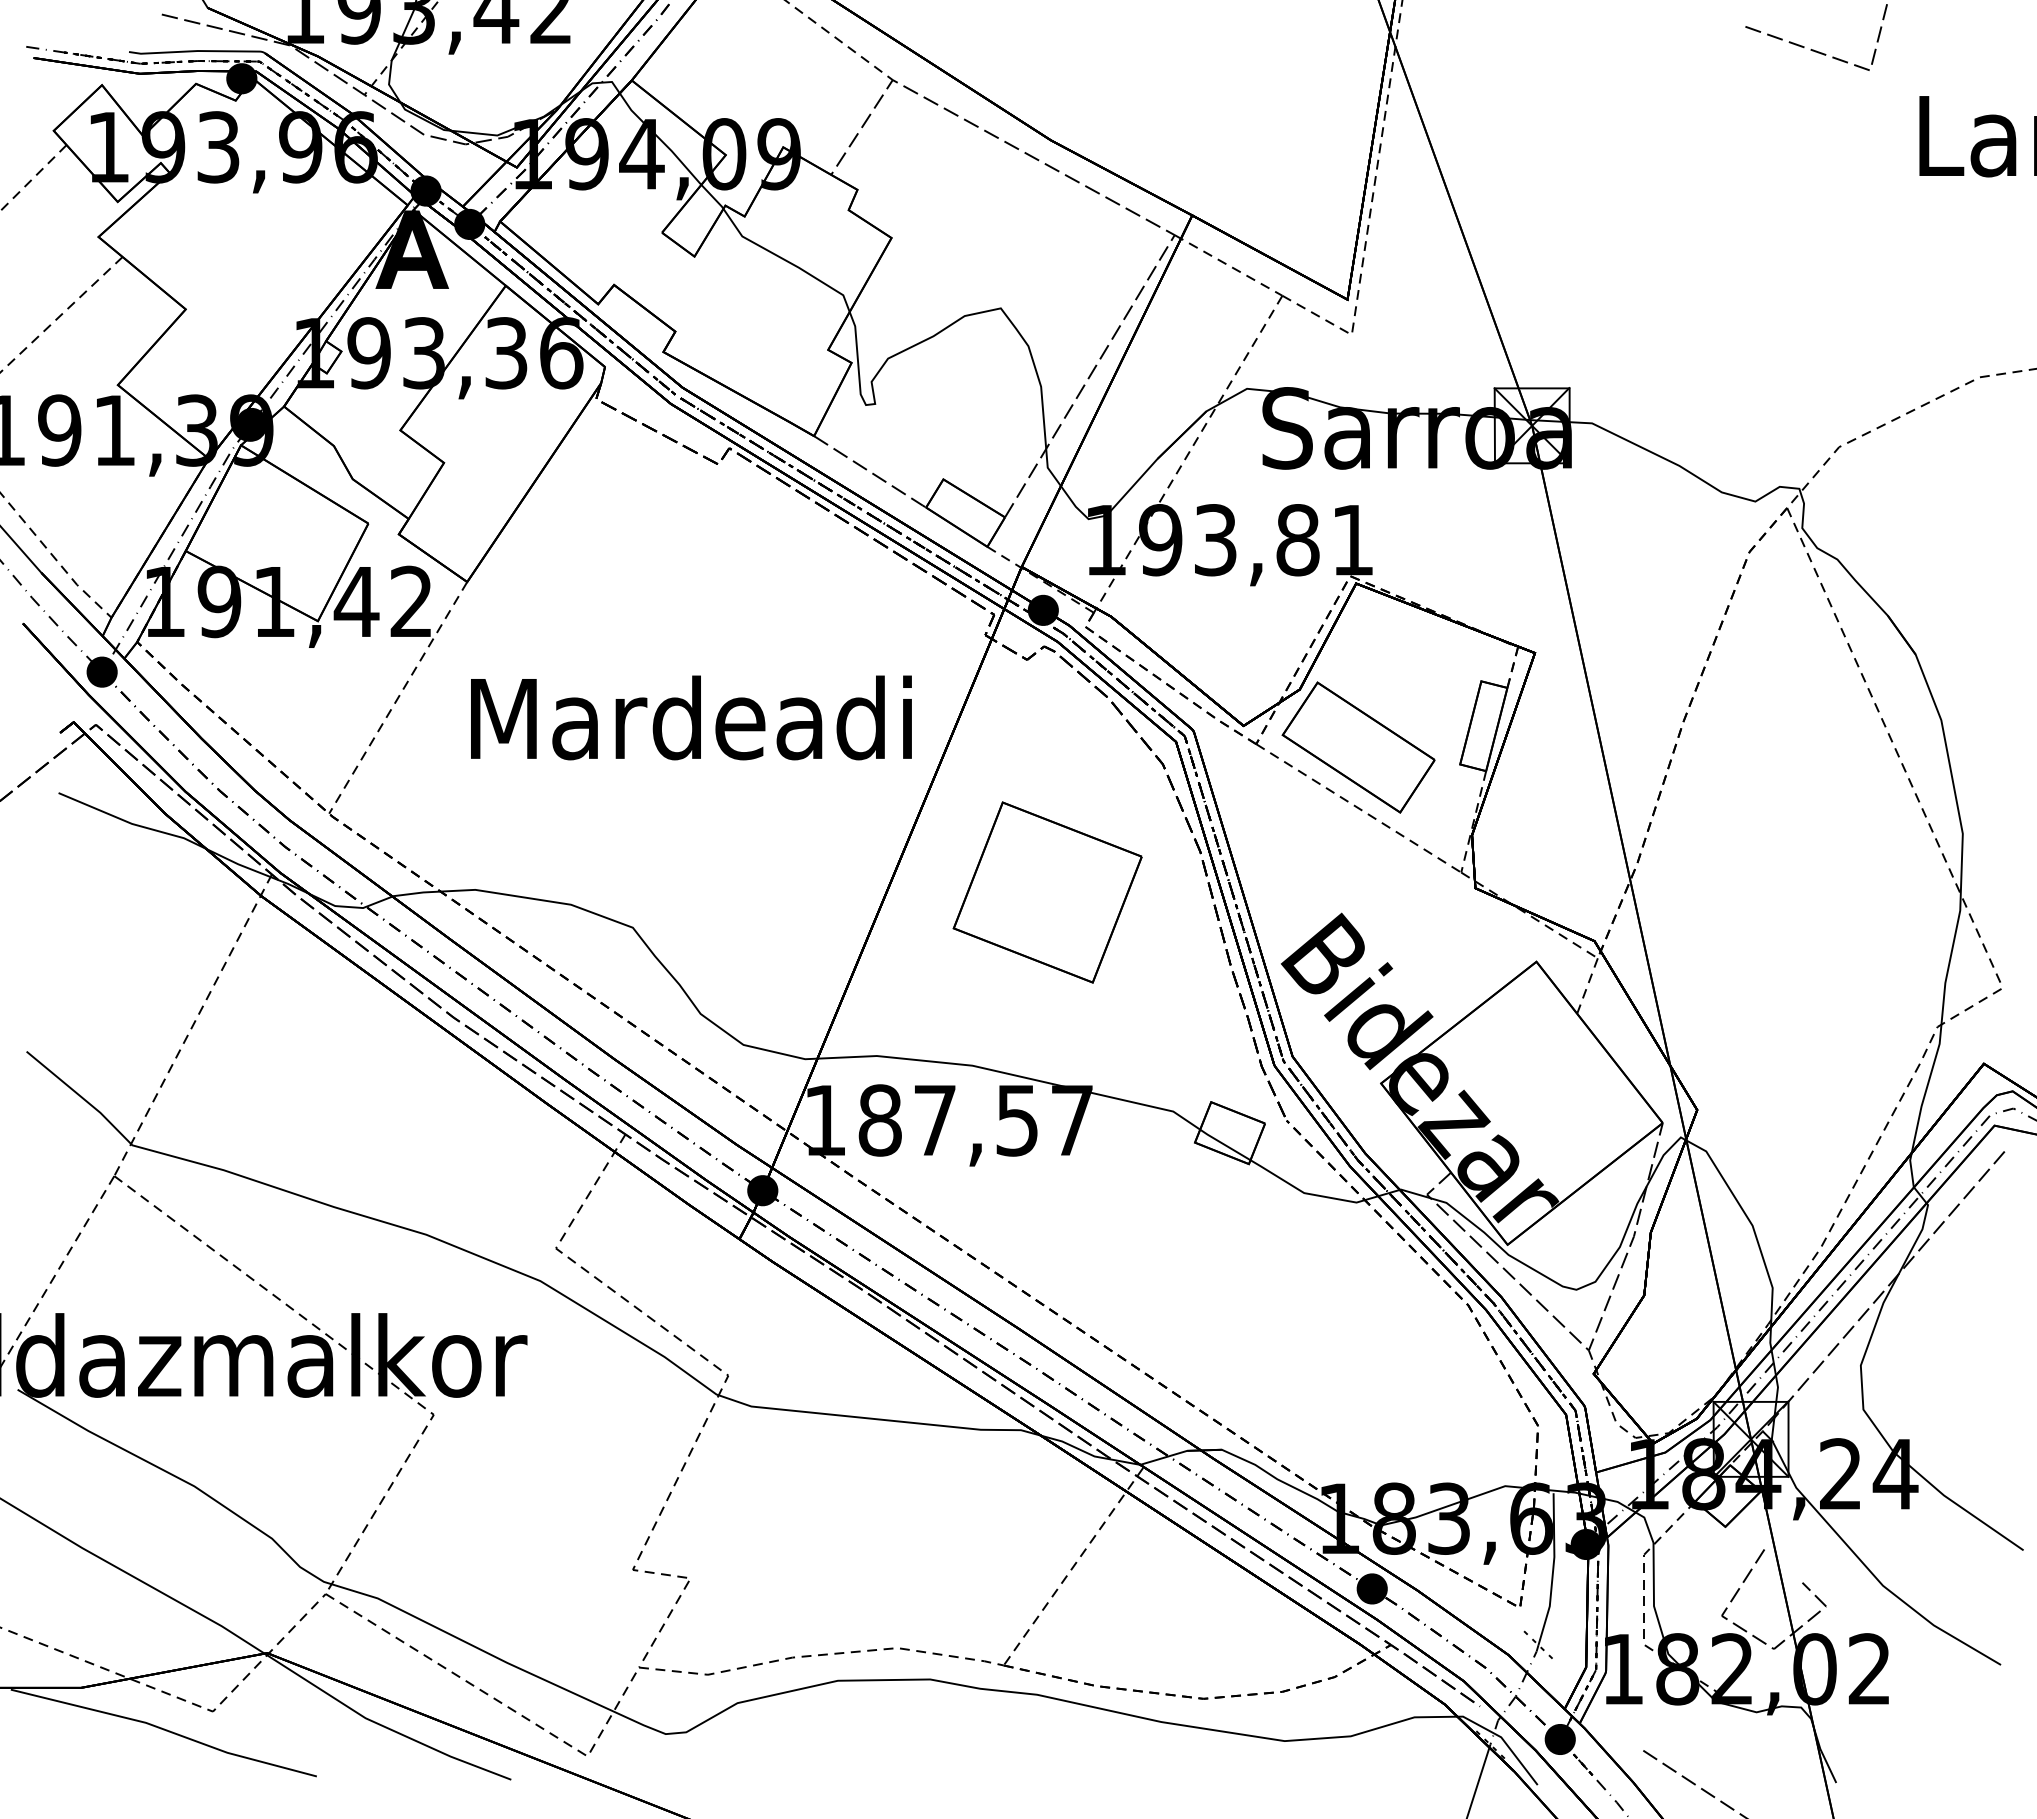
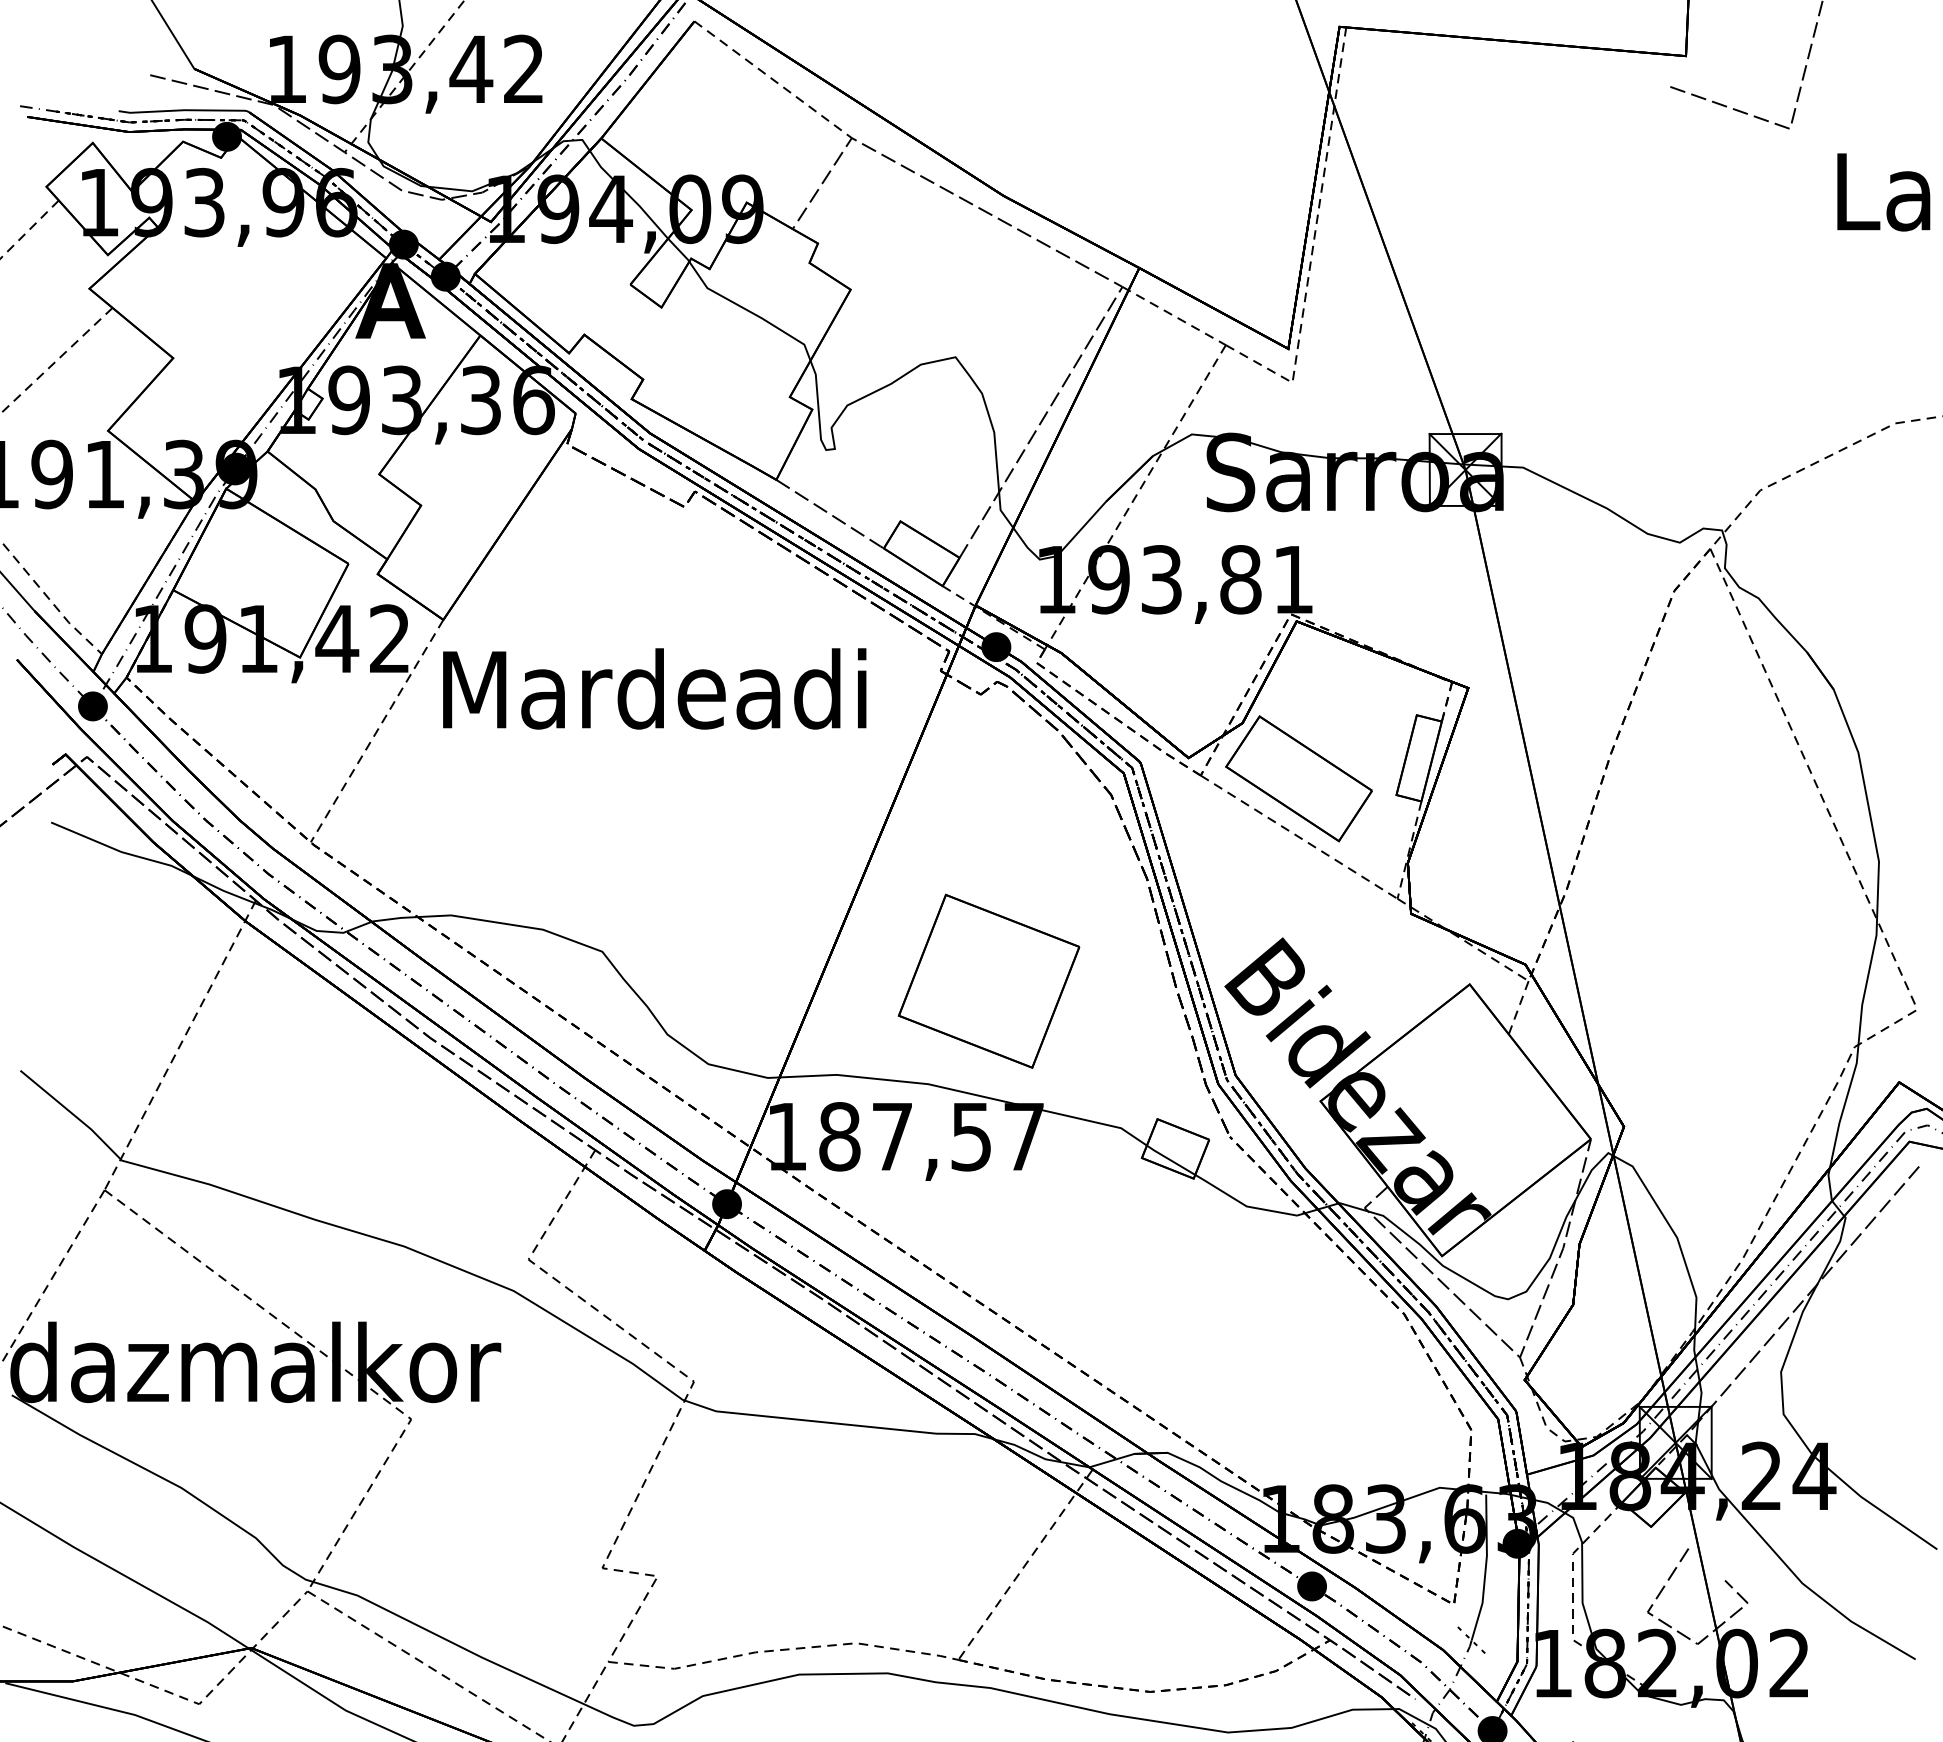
text: (691, 717) -> (654, 688), moved
part: (1047, 892) -> (988, 981), moved

